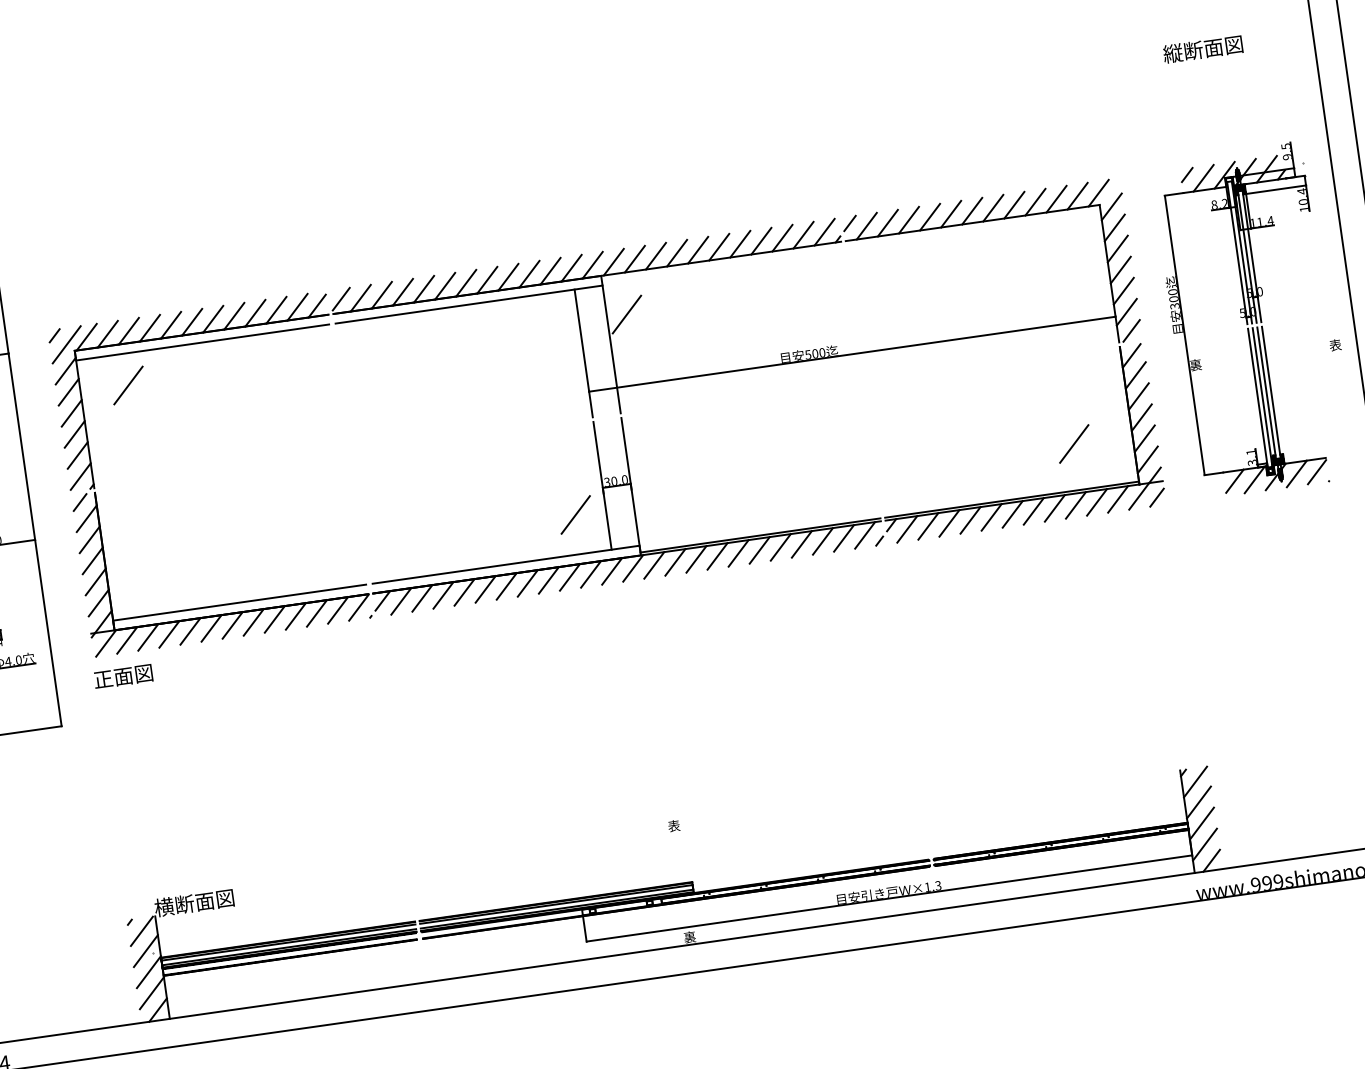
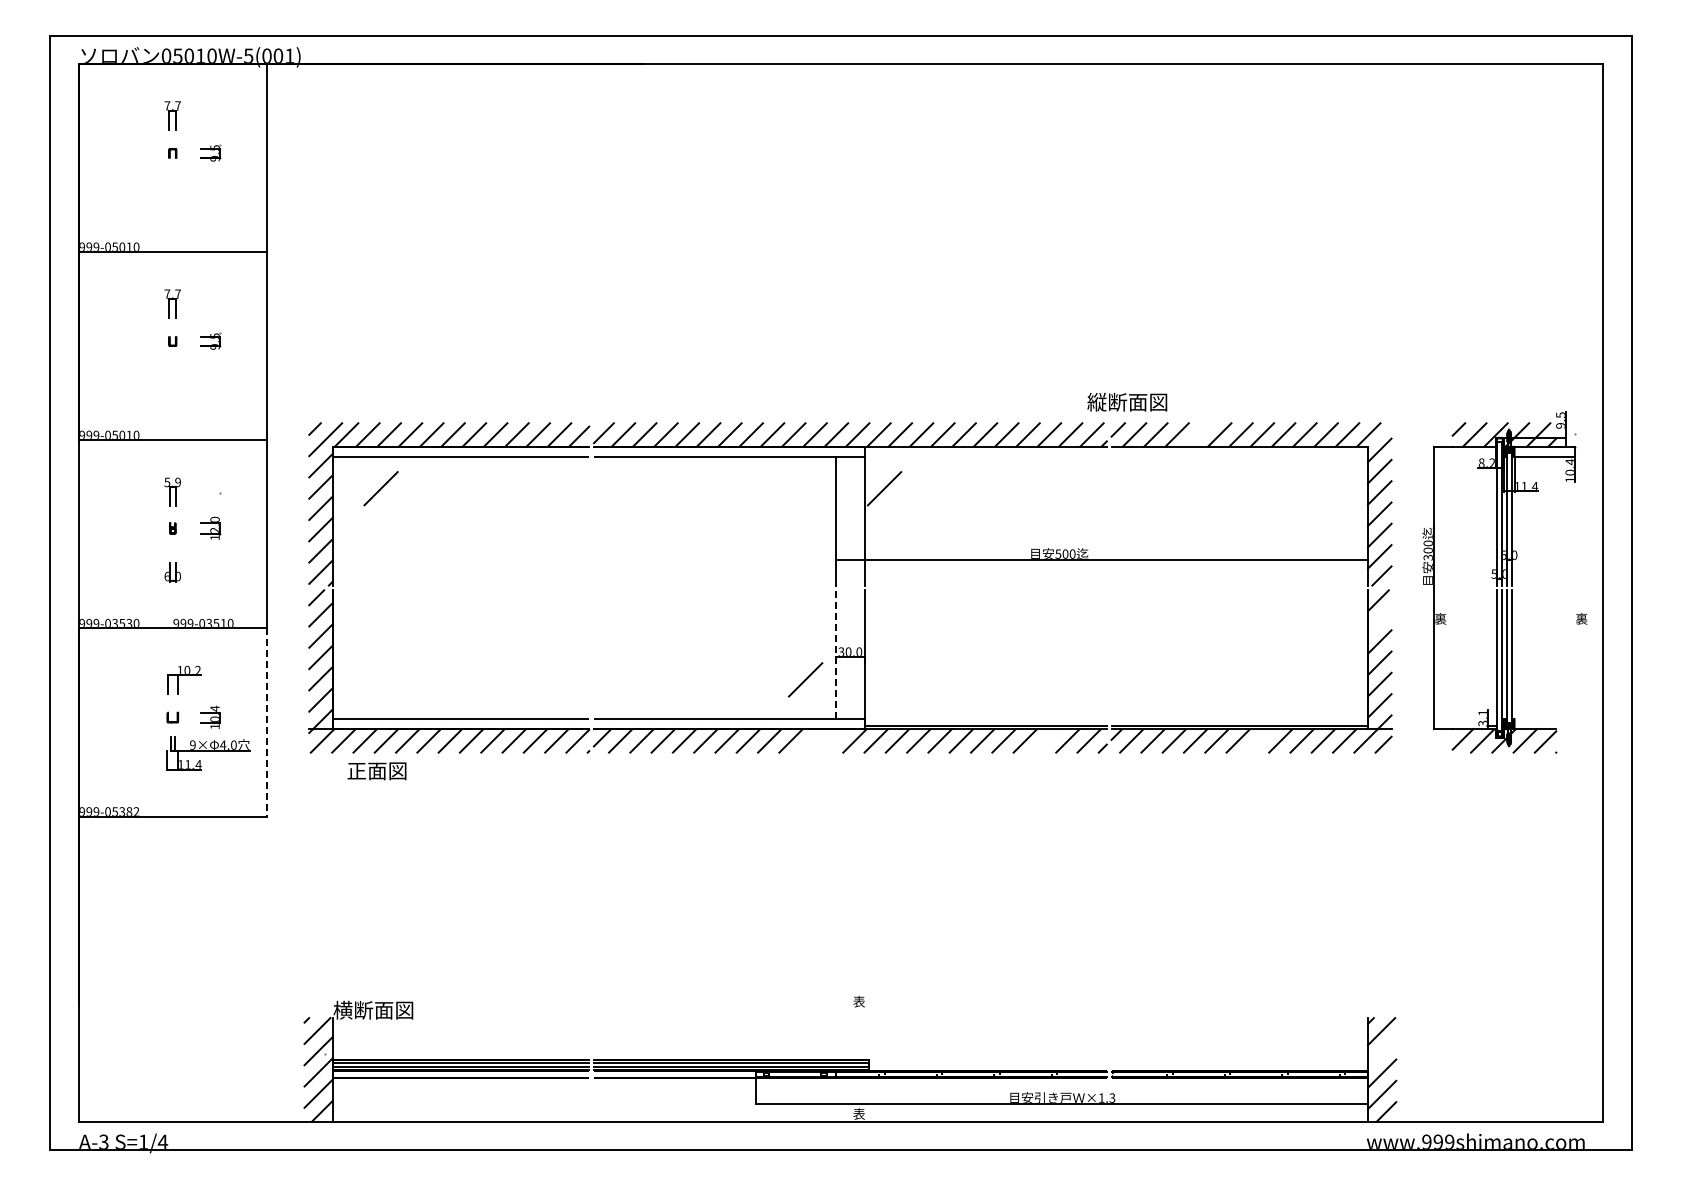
text: (1203, 49) -> (1127, 402), moved
line: (930, 216) -> (1198, 434), removed
text: (1335, 345) -> (1581, 619), 表 -> 裏
line: (1135, 375) -> (1379, 620), removed
line: (1073, 443) -> (1308, 679), removed
line: (602, 485) -> (836, 654), solid -> dashed
line: (1033, 511) -> (1259, 740), removed
line: (822, 541) -> (1046, 740), removed
line: (611, 571) -> (833, 740), removed
line: (591, 574) -> (812, 740), removed
line: (48, 634) -> (266, 723), solid -> dashed
text: (122, 677) -> (376, 771), moved
line: (1199, 802) -> (1382, 1052), removed
text: (689, 937) -> (858, 1114), 裏 -> 表

